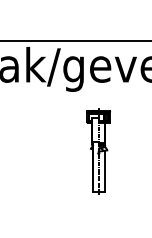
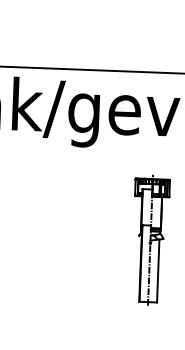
part: (98, 151) -> (150, 240), moved

